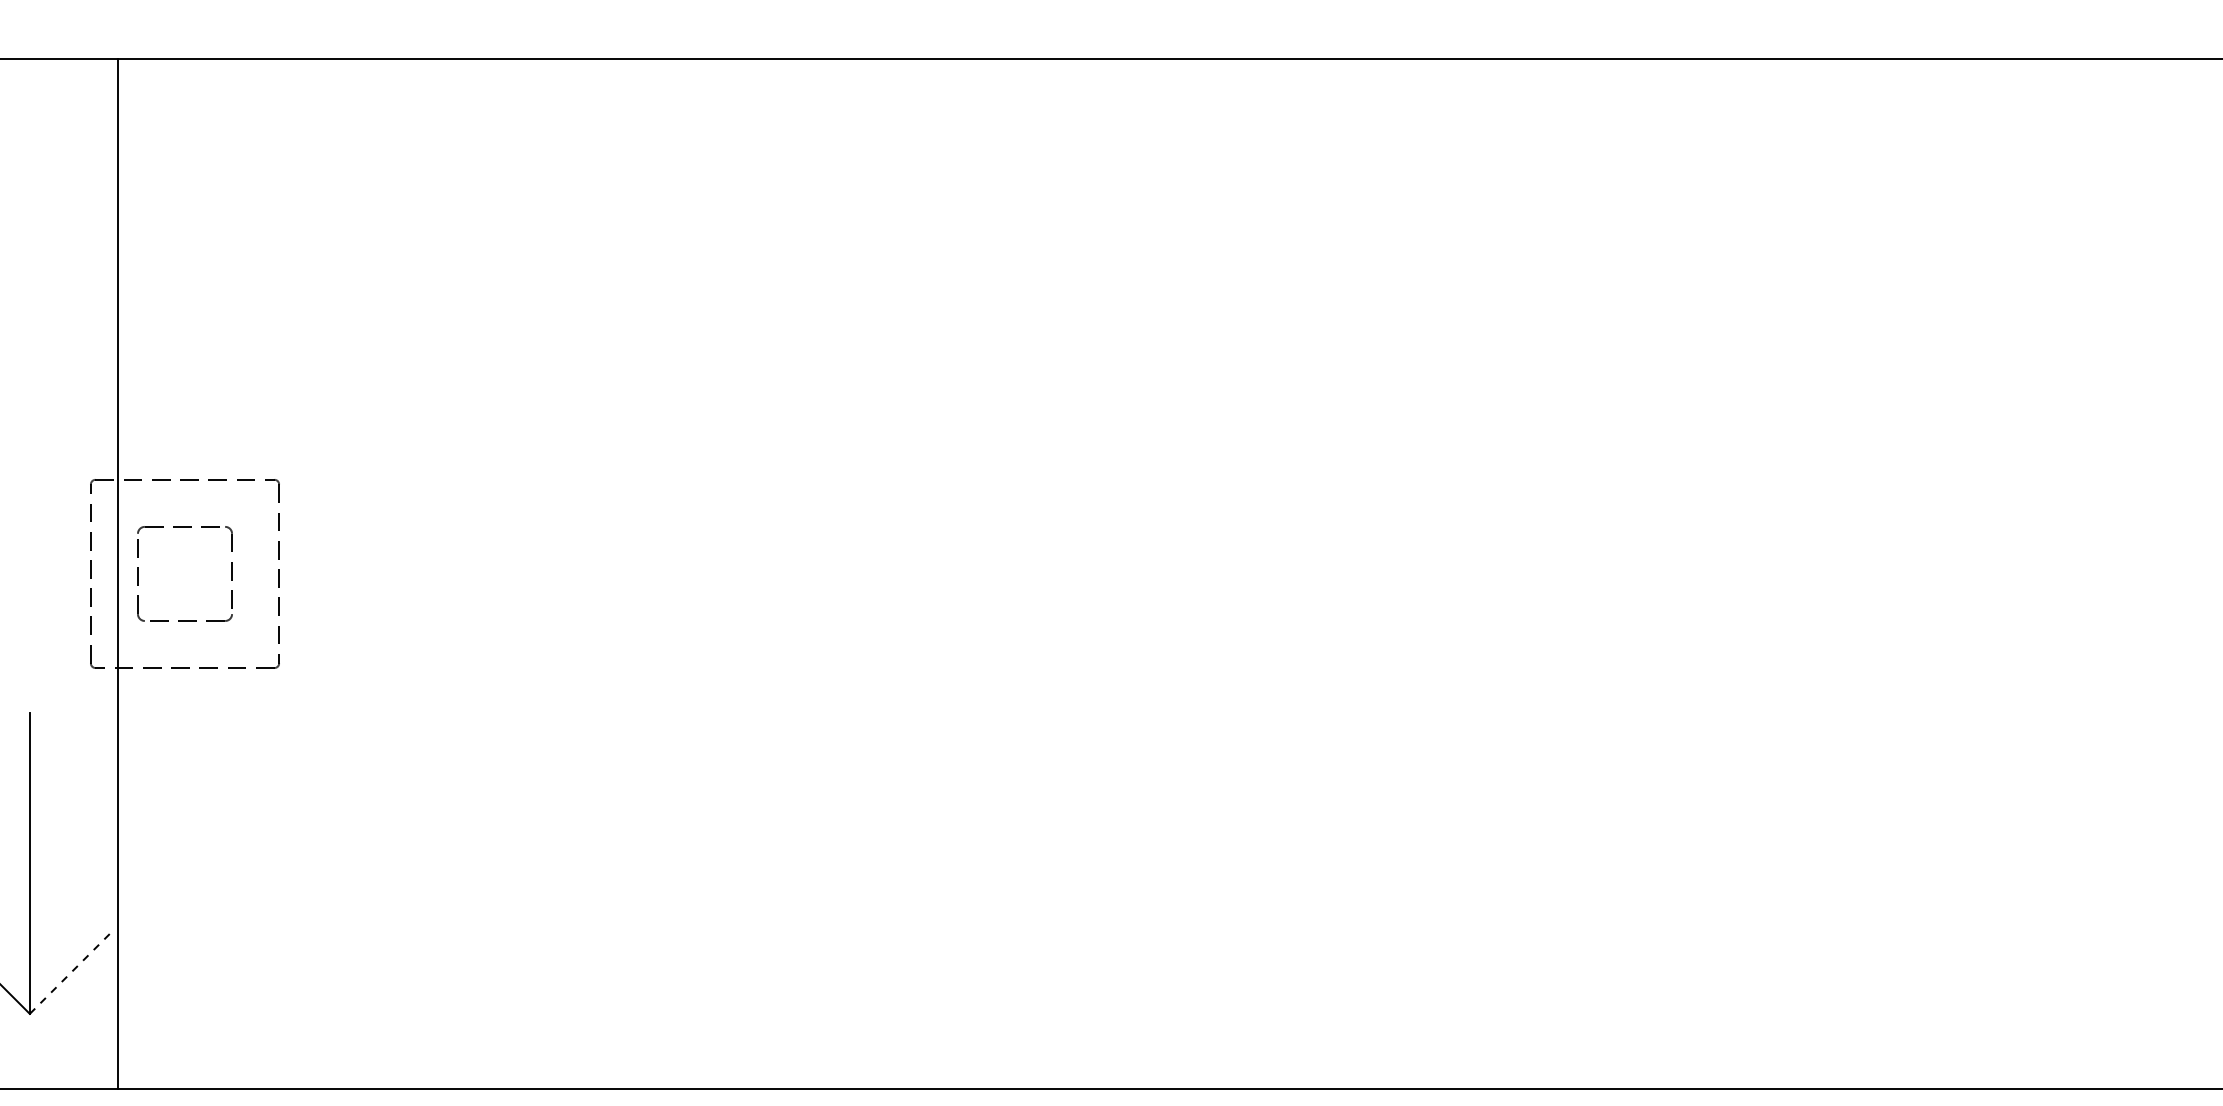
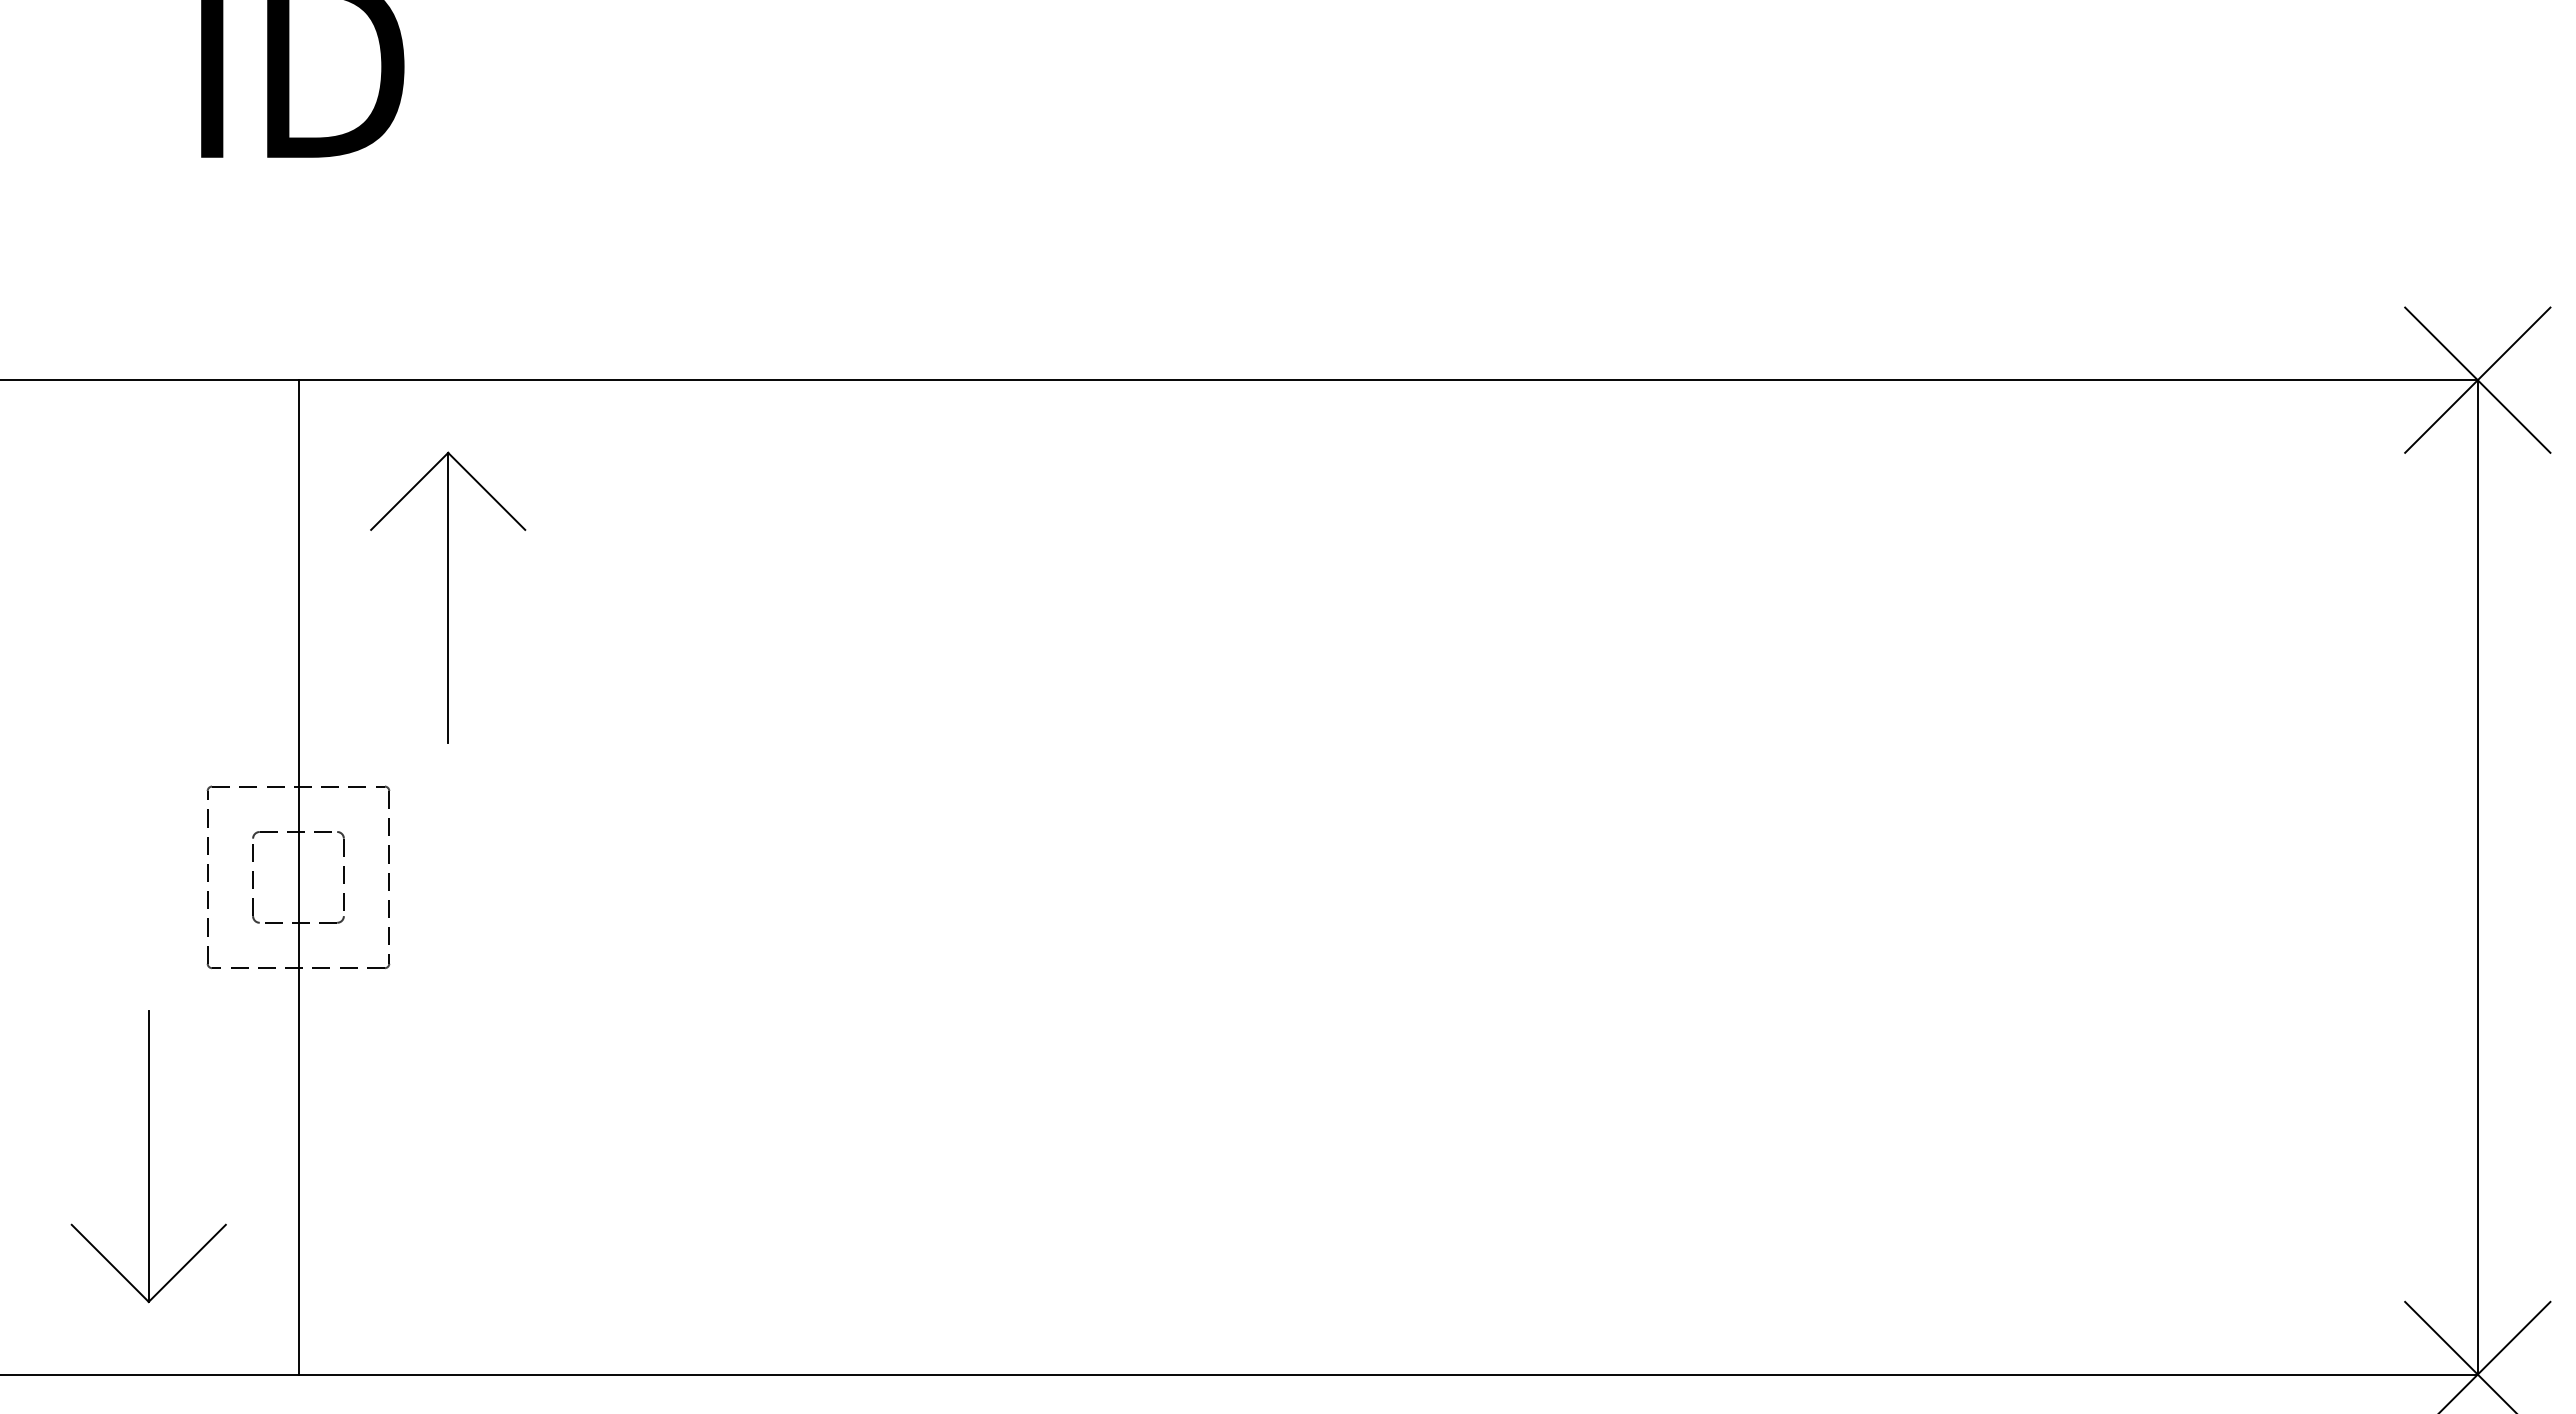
part: (340, 283) -> (448, 597), added
line: (117, 574) -> (298, 877), moved
line: (69, 974) -> (187, 1263), dashed -> solid

